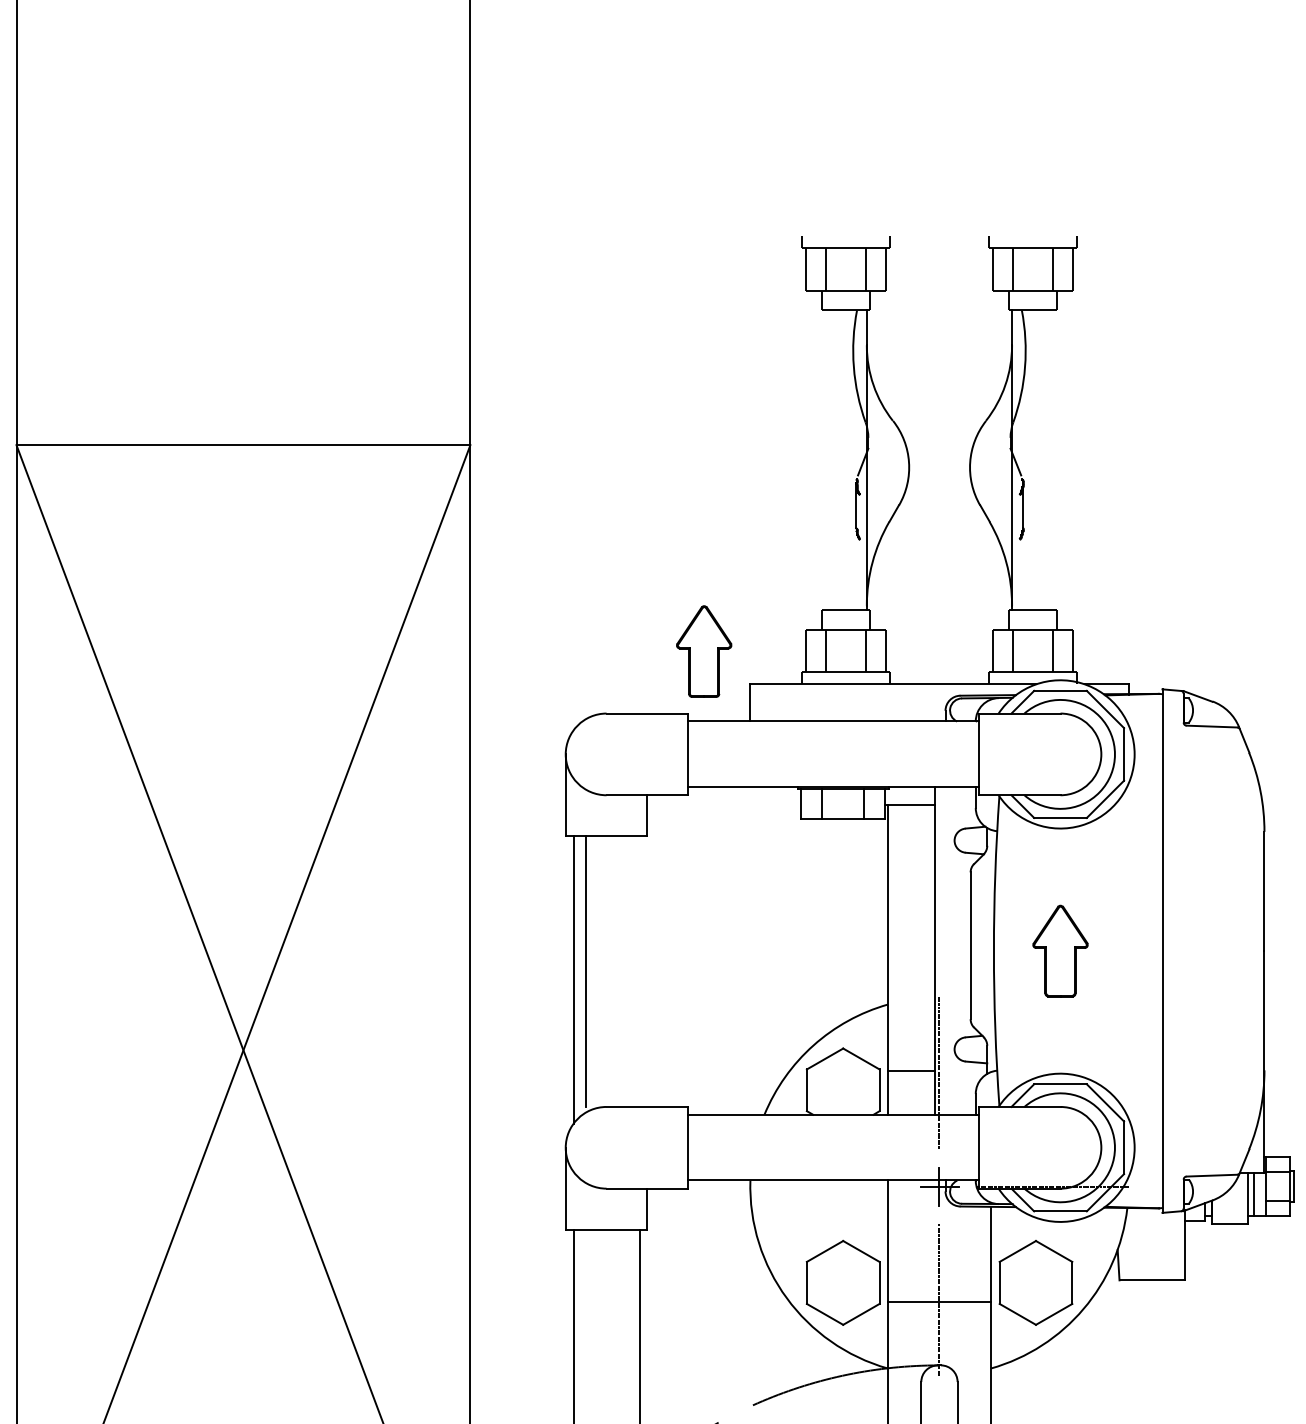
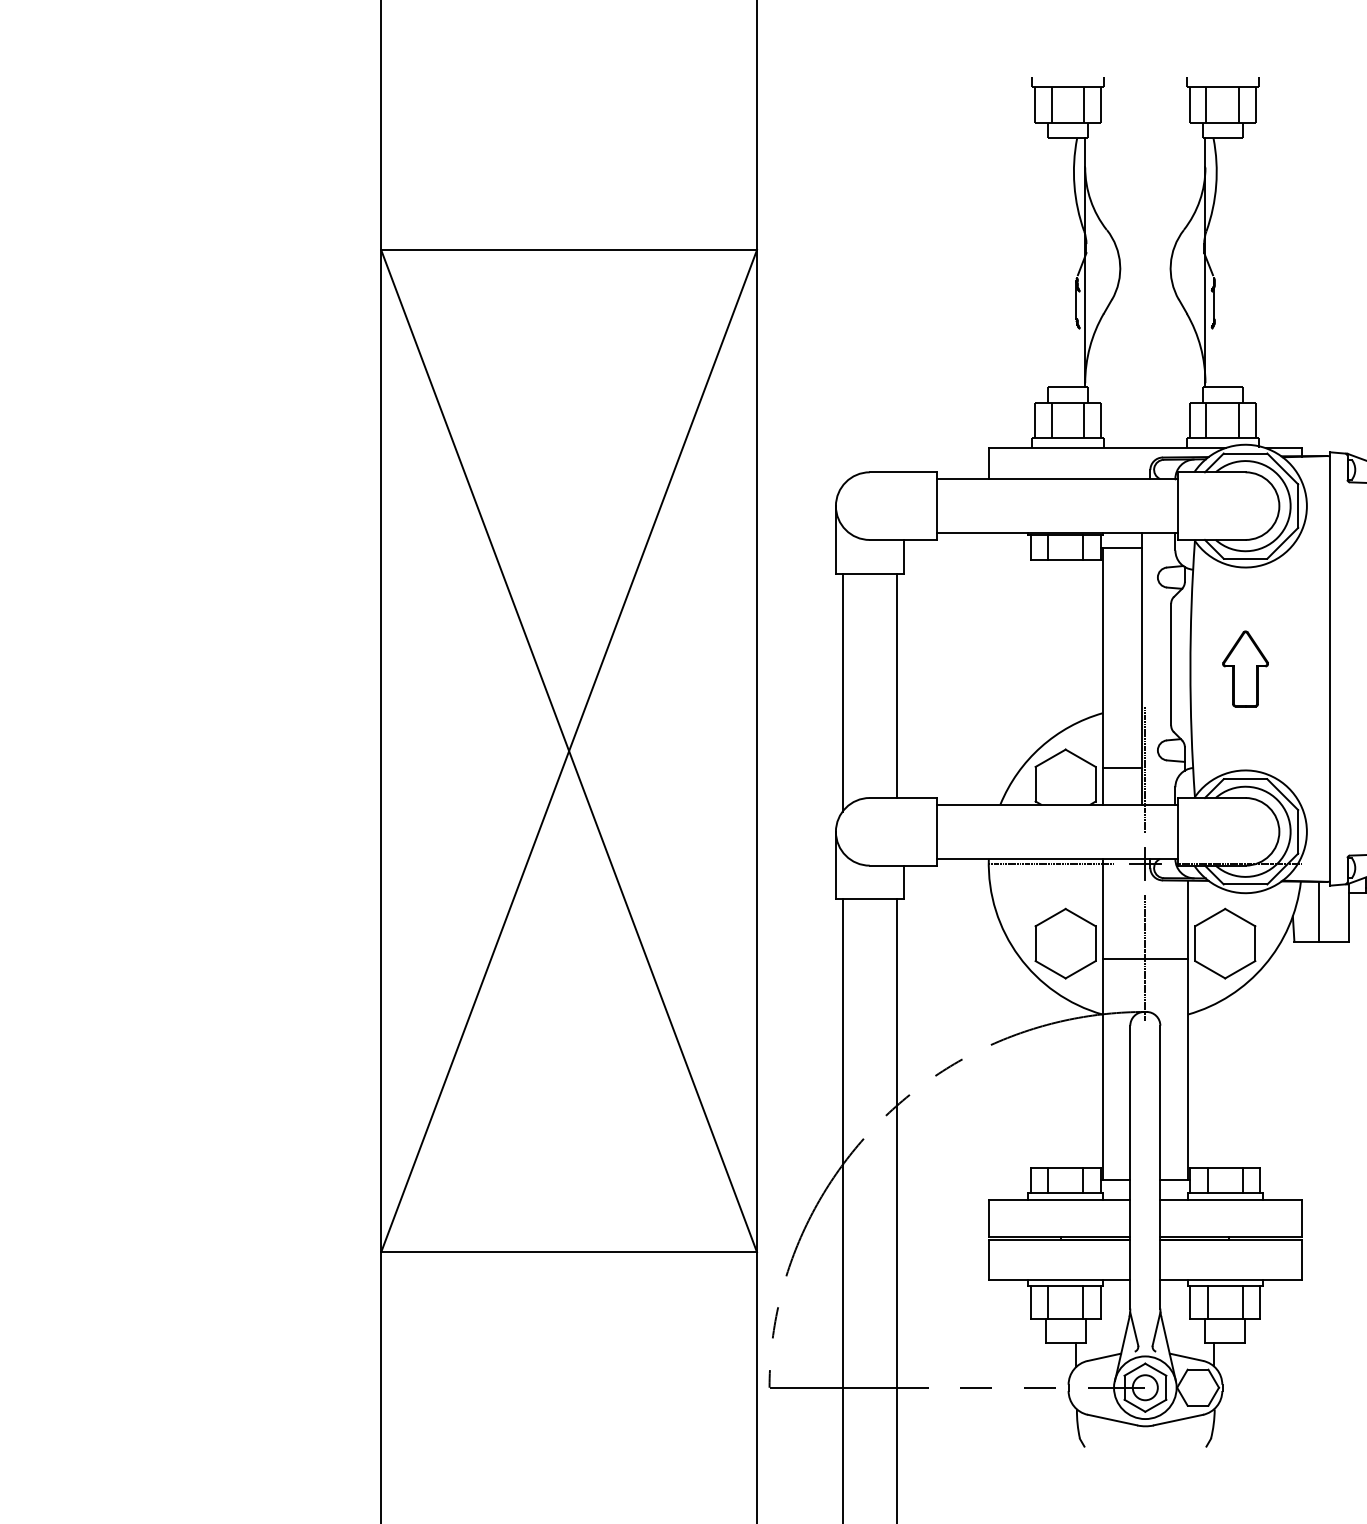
part: (704, 650) -> (950, 420), removed
line: (586, 971) -> (897, 685), moved
line: (826, 1186) -> (1051, 863), added
line: (1148, 1244) -> (1318, 911), added

